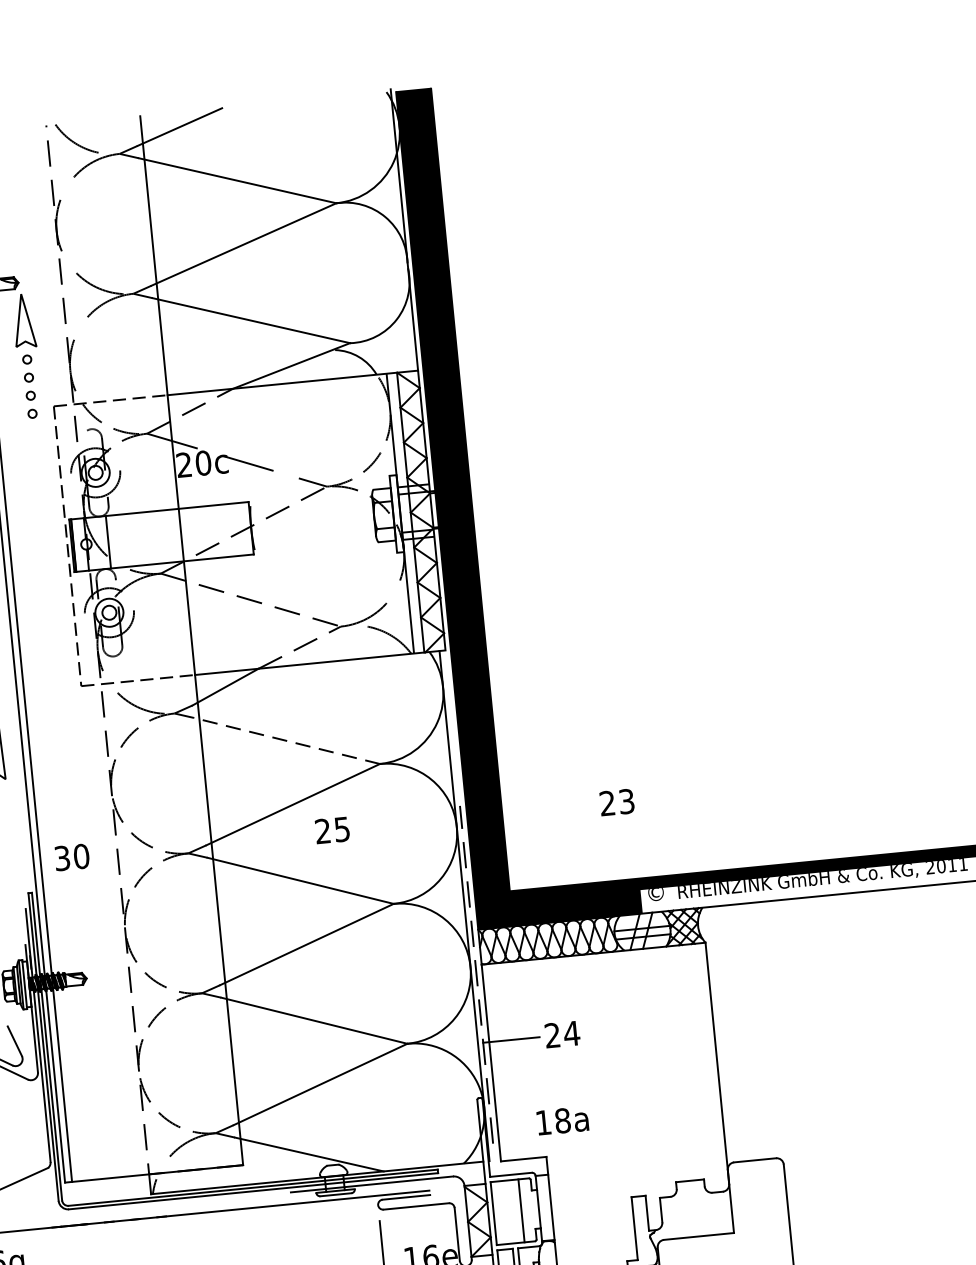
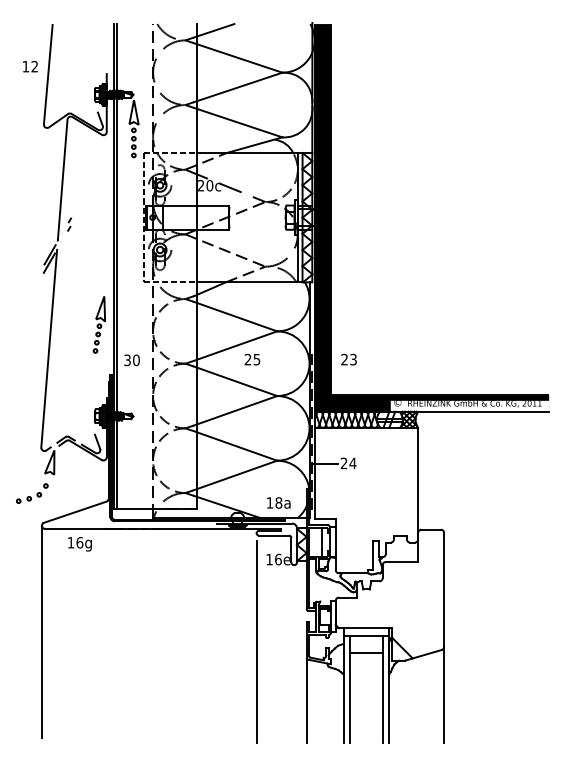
line: (286, 740) -> (235, 316), dashed -> solid
text: (615, 802) -> (348, 359), moved
text: (561, 1119) -> (278, 502), moved

